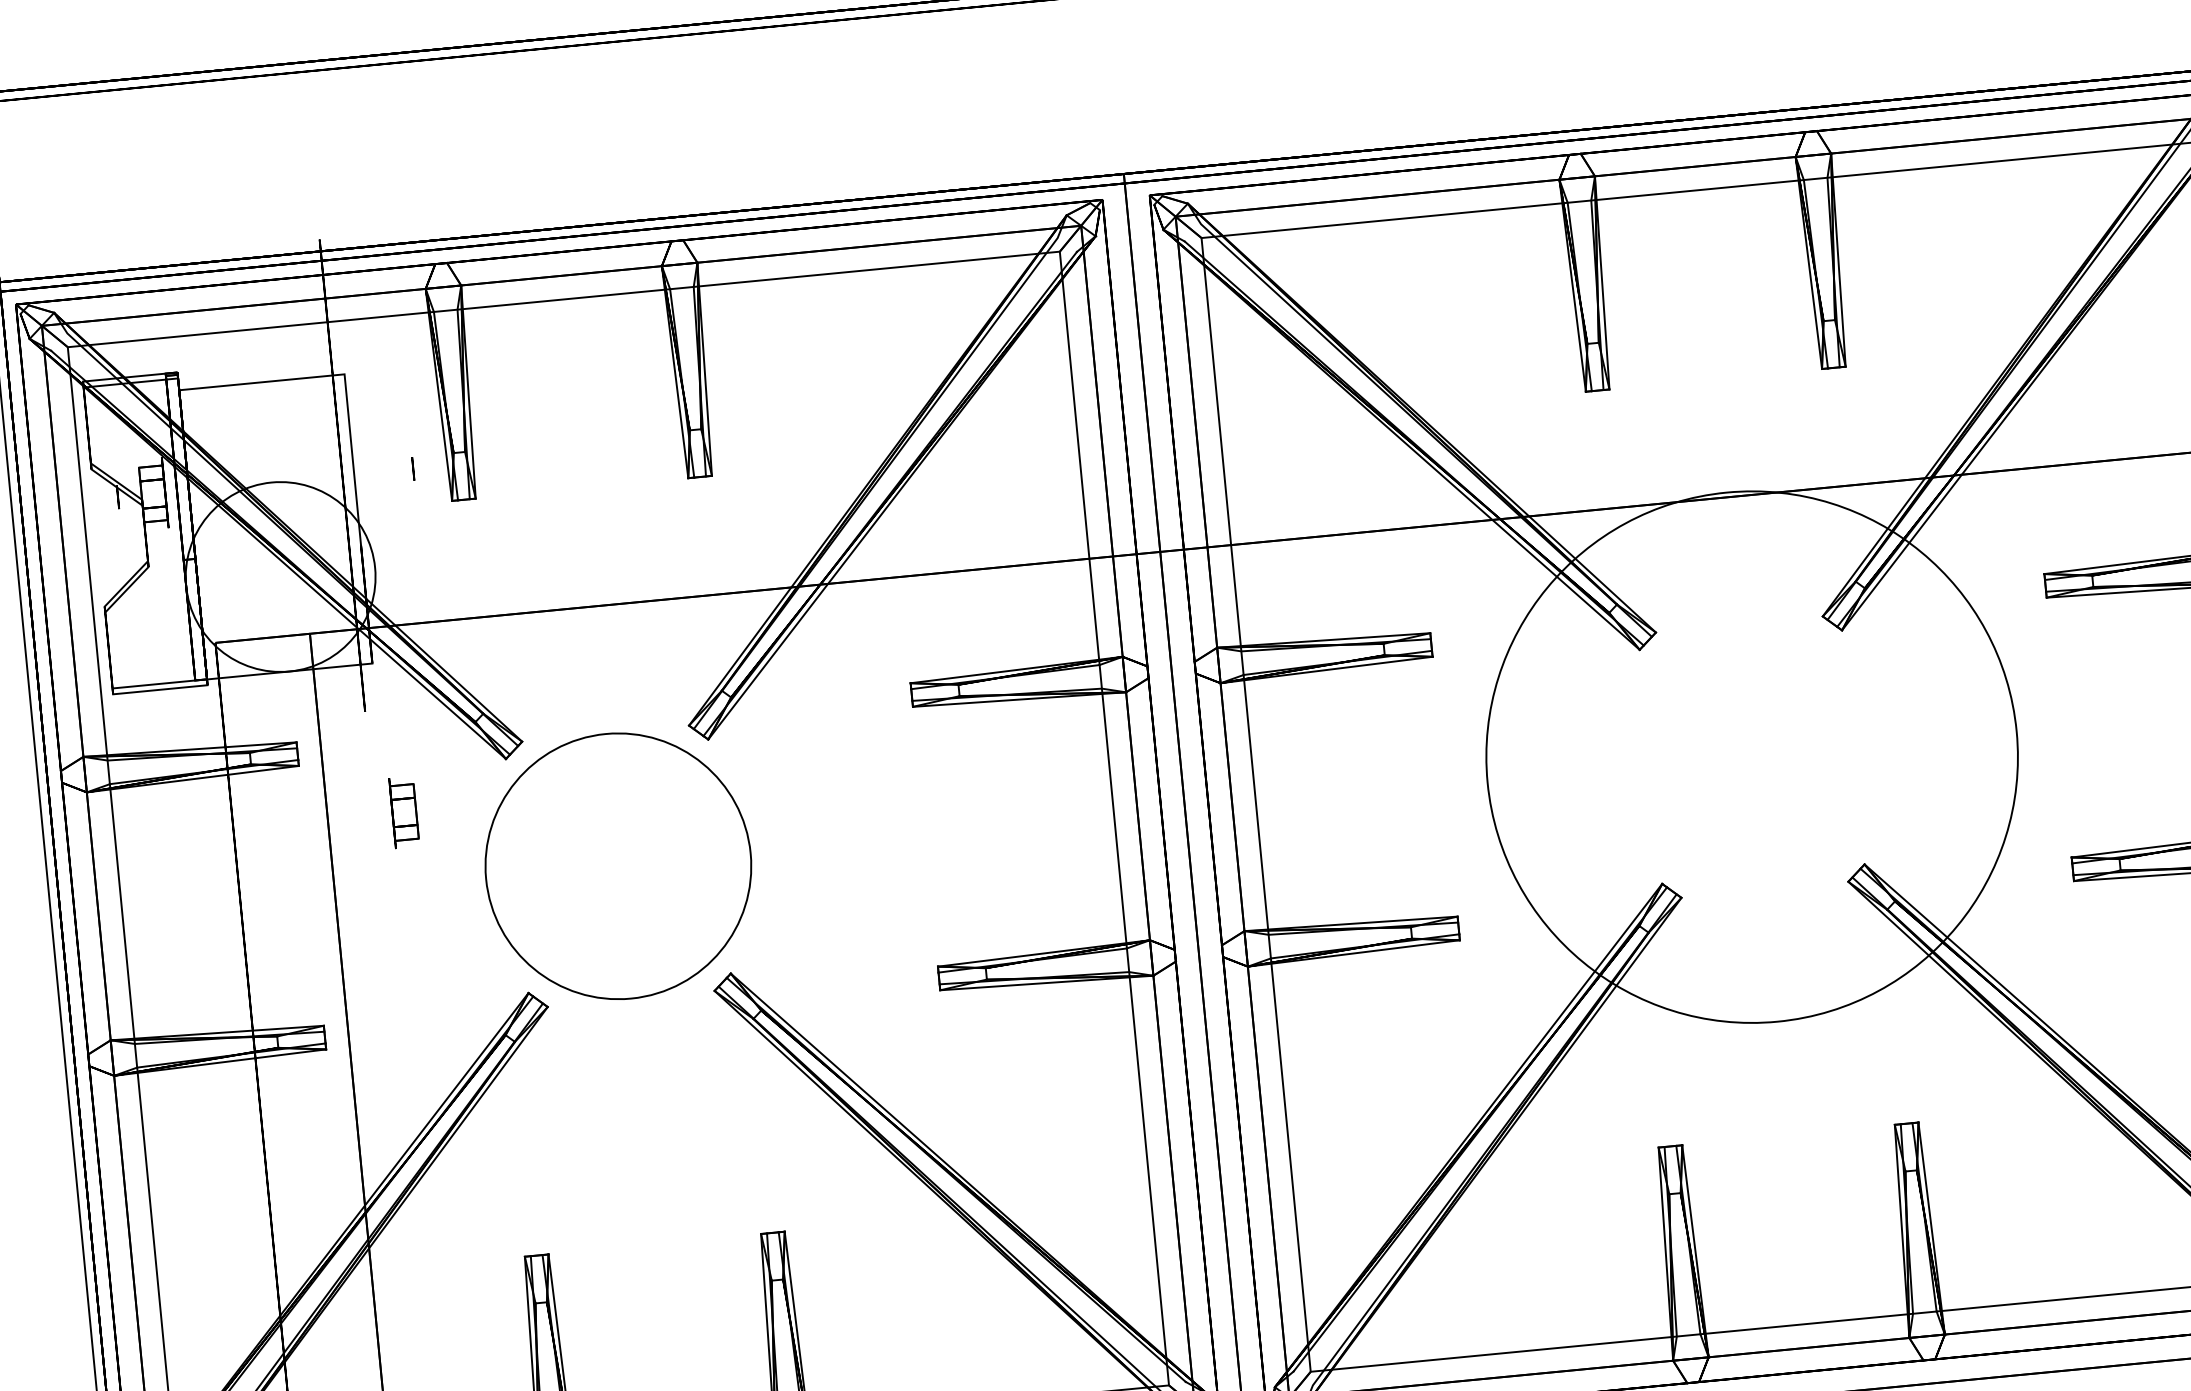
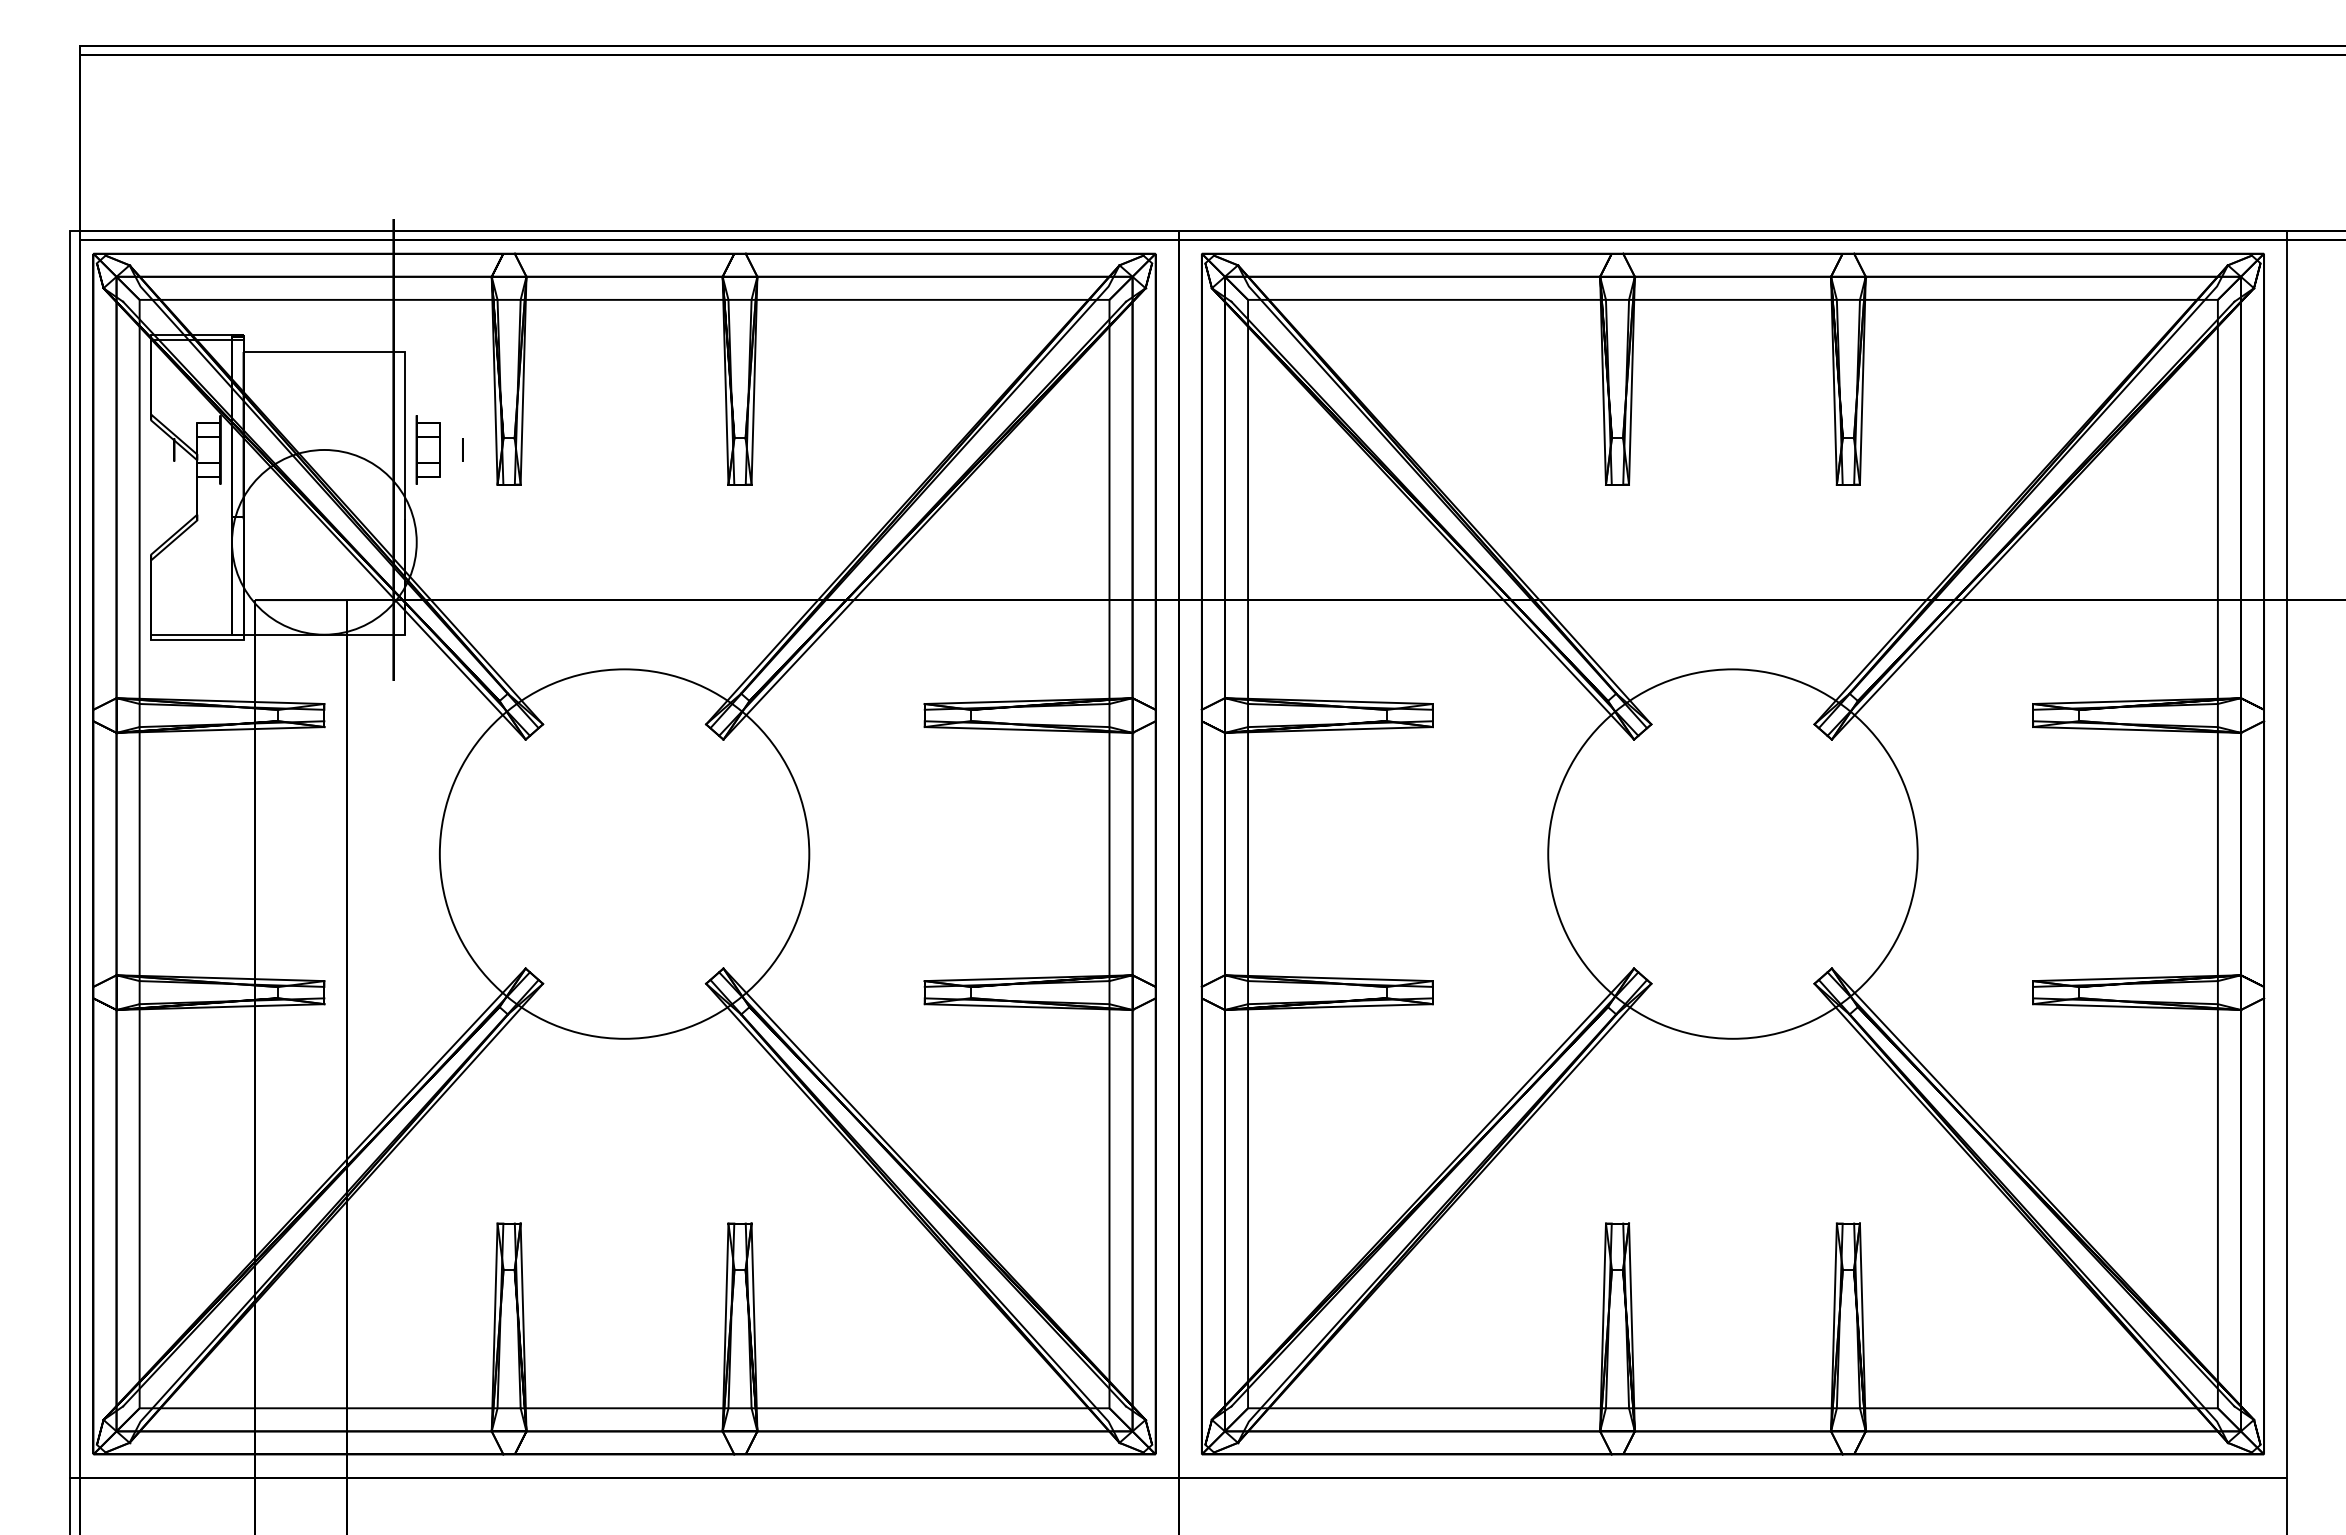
circle: (1751, 756) -> (1732, 853), size x0.71
part: (403, 812) -> (427, 449), moved
circle: (618, 865) -> (624, 853), size x1.43

